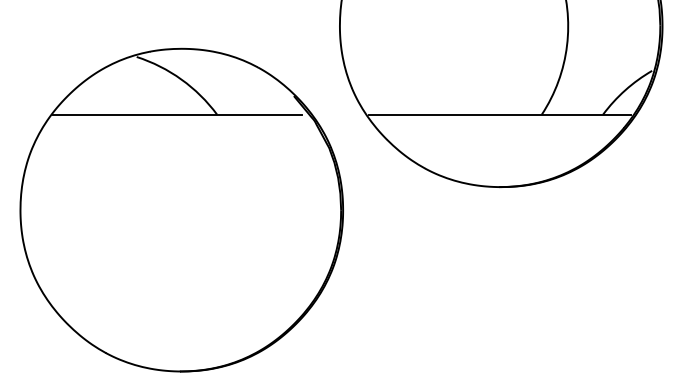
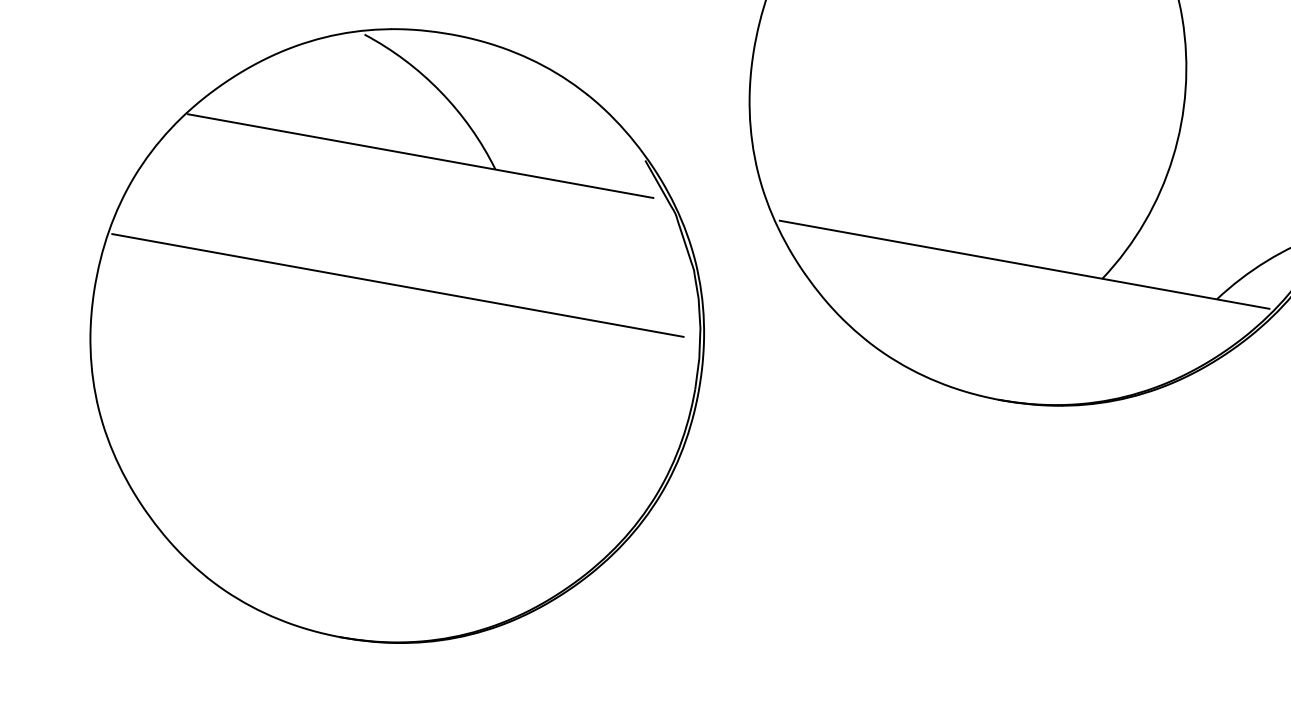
line: (177, 183) -> (398, 284), added

